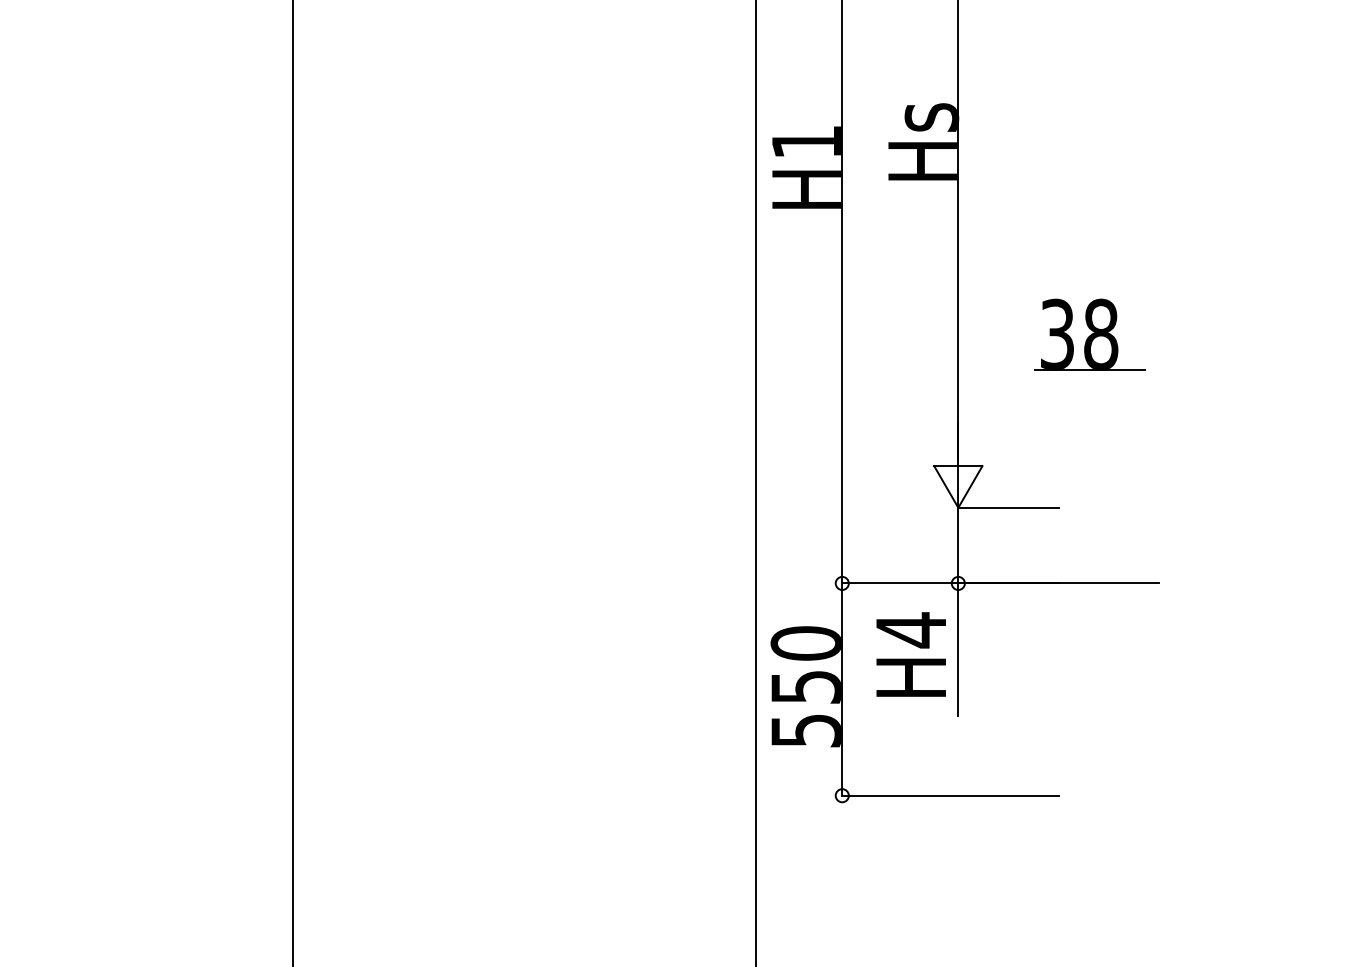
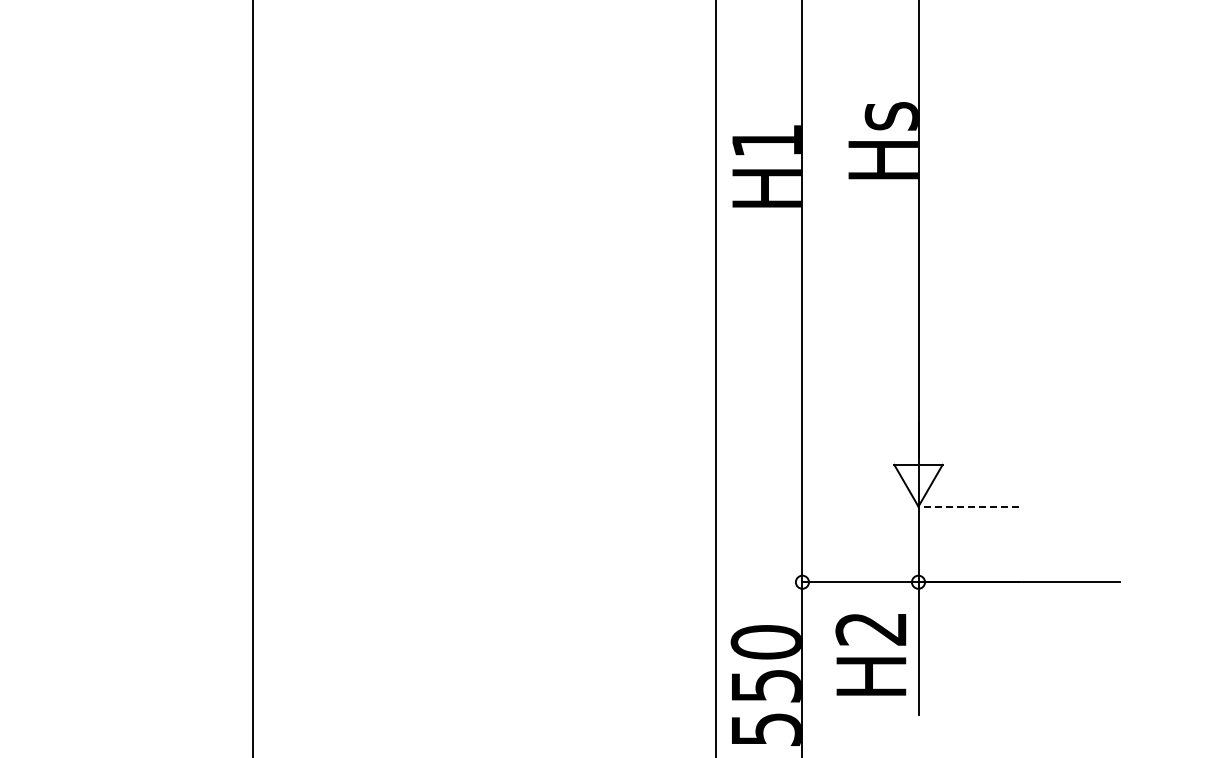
part: (1089, 334) -> (1049, 333), removed
line: (1007, 507) -> (967, 506), solid -> dashed
text: (910, 630) -> (870, 629), H4 -> H2

